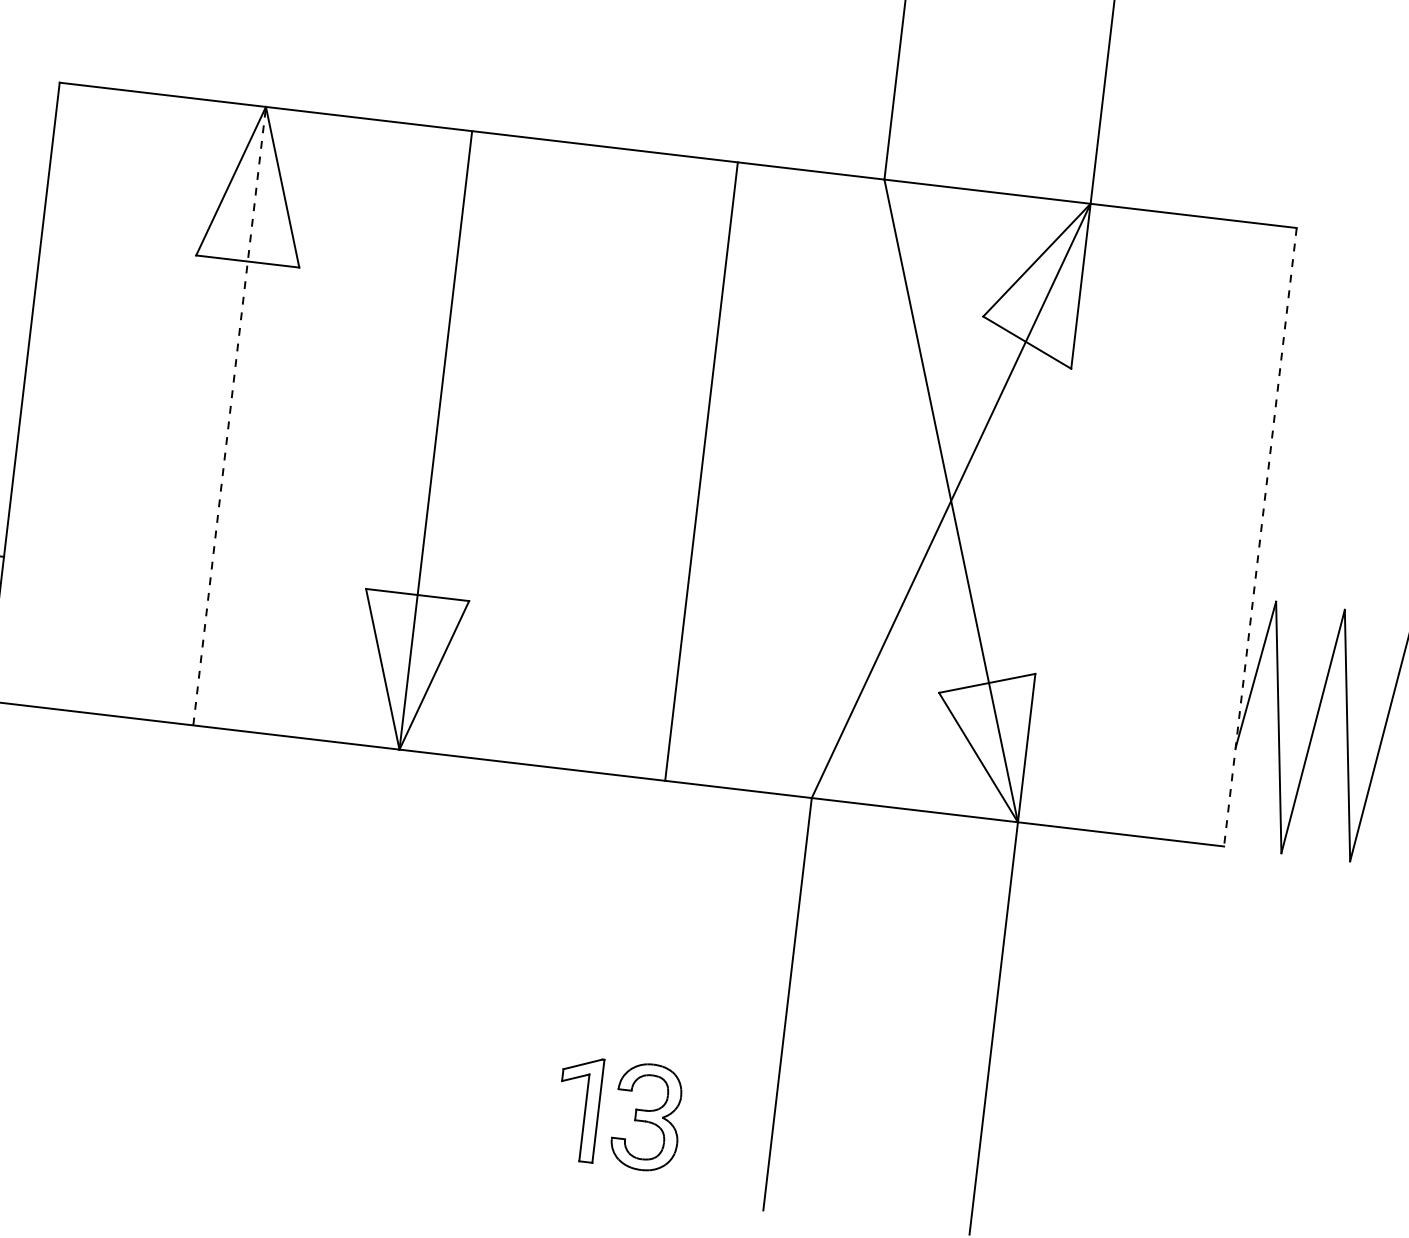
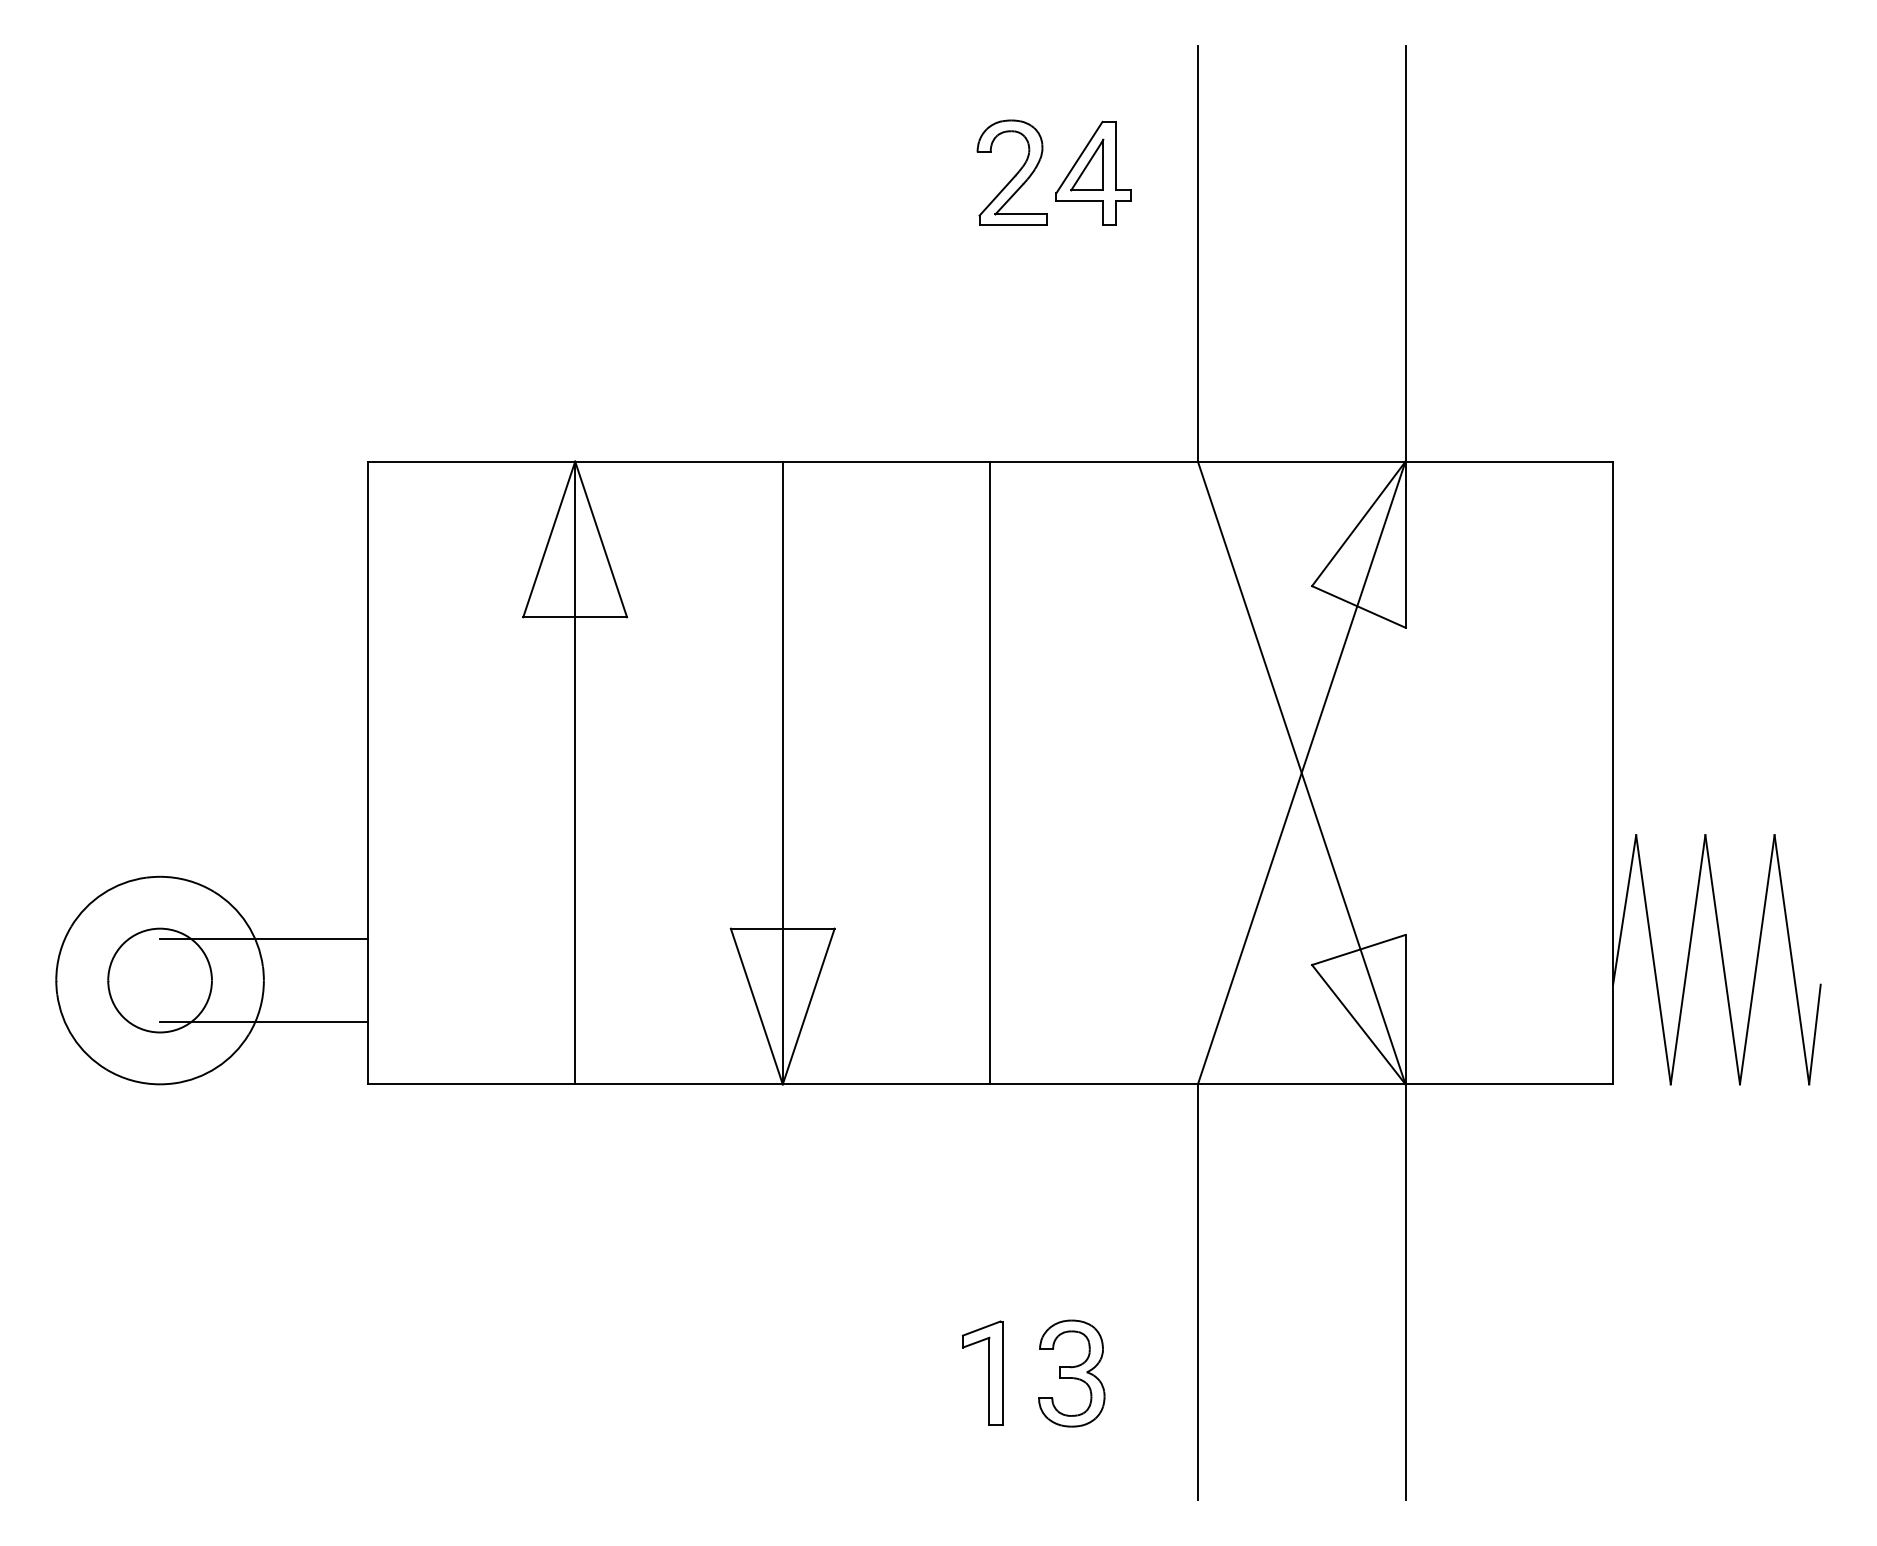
line: (229, 415) -> (575, 772), dashed -> solid
line: (701, 471) -> (990, 772), moved
line: (1260, 537) -> (1613, 773), dashed -> solid
part: (578, 1108) -> (982, 1372), moved
part: (647, 1117) -> (1071, 1373), moved

